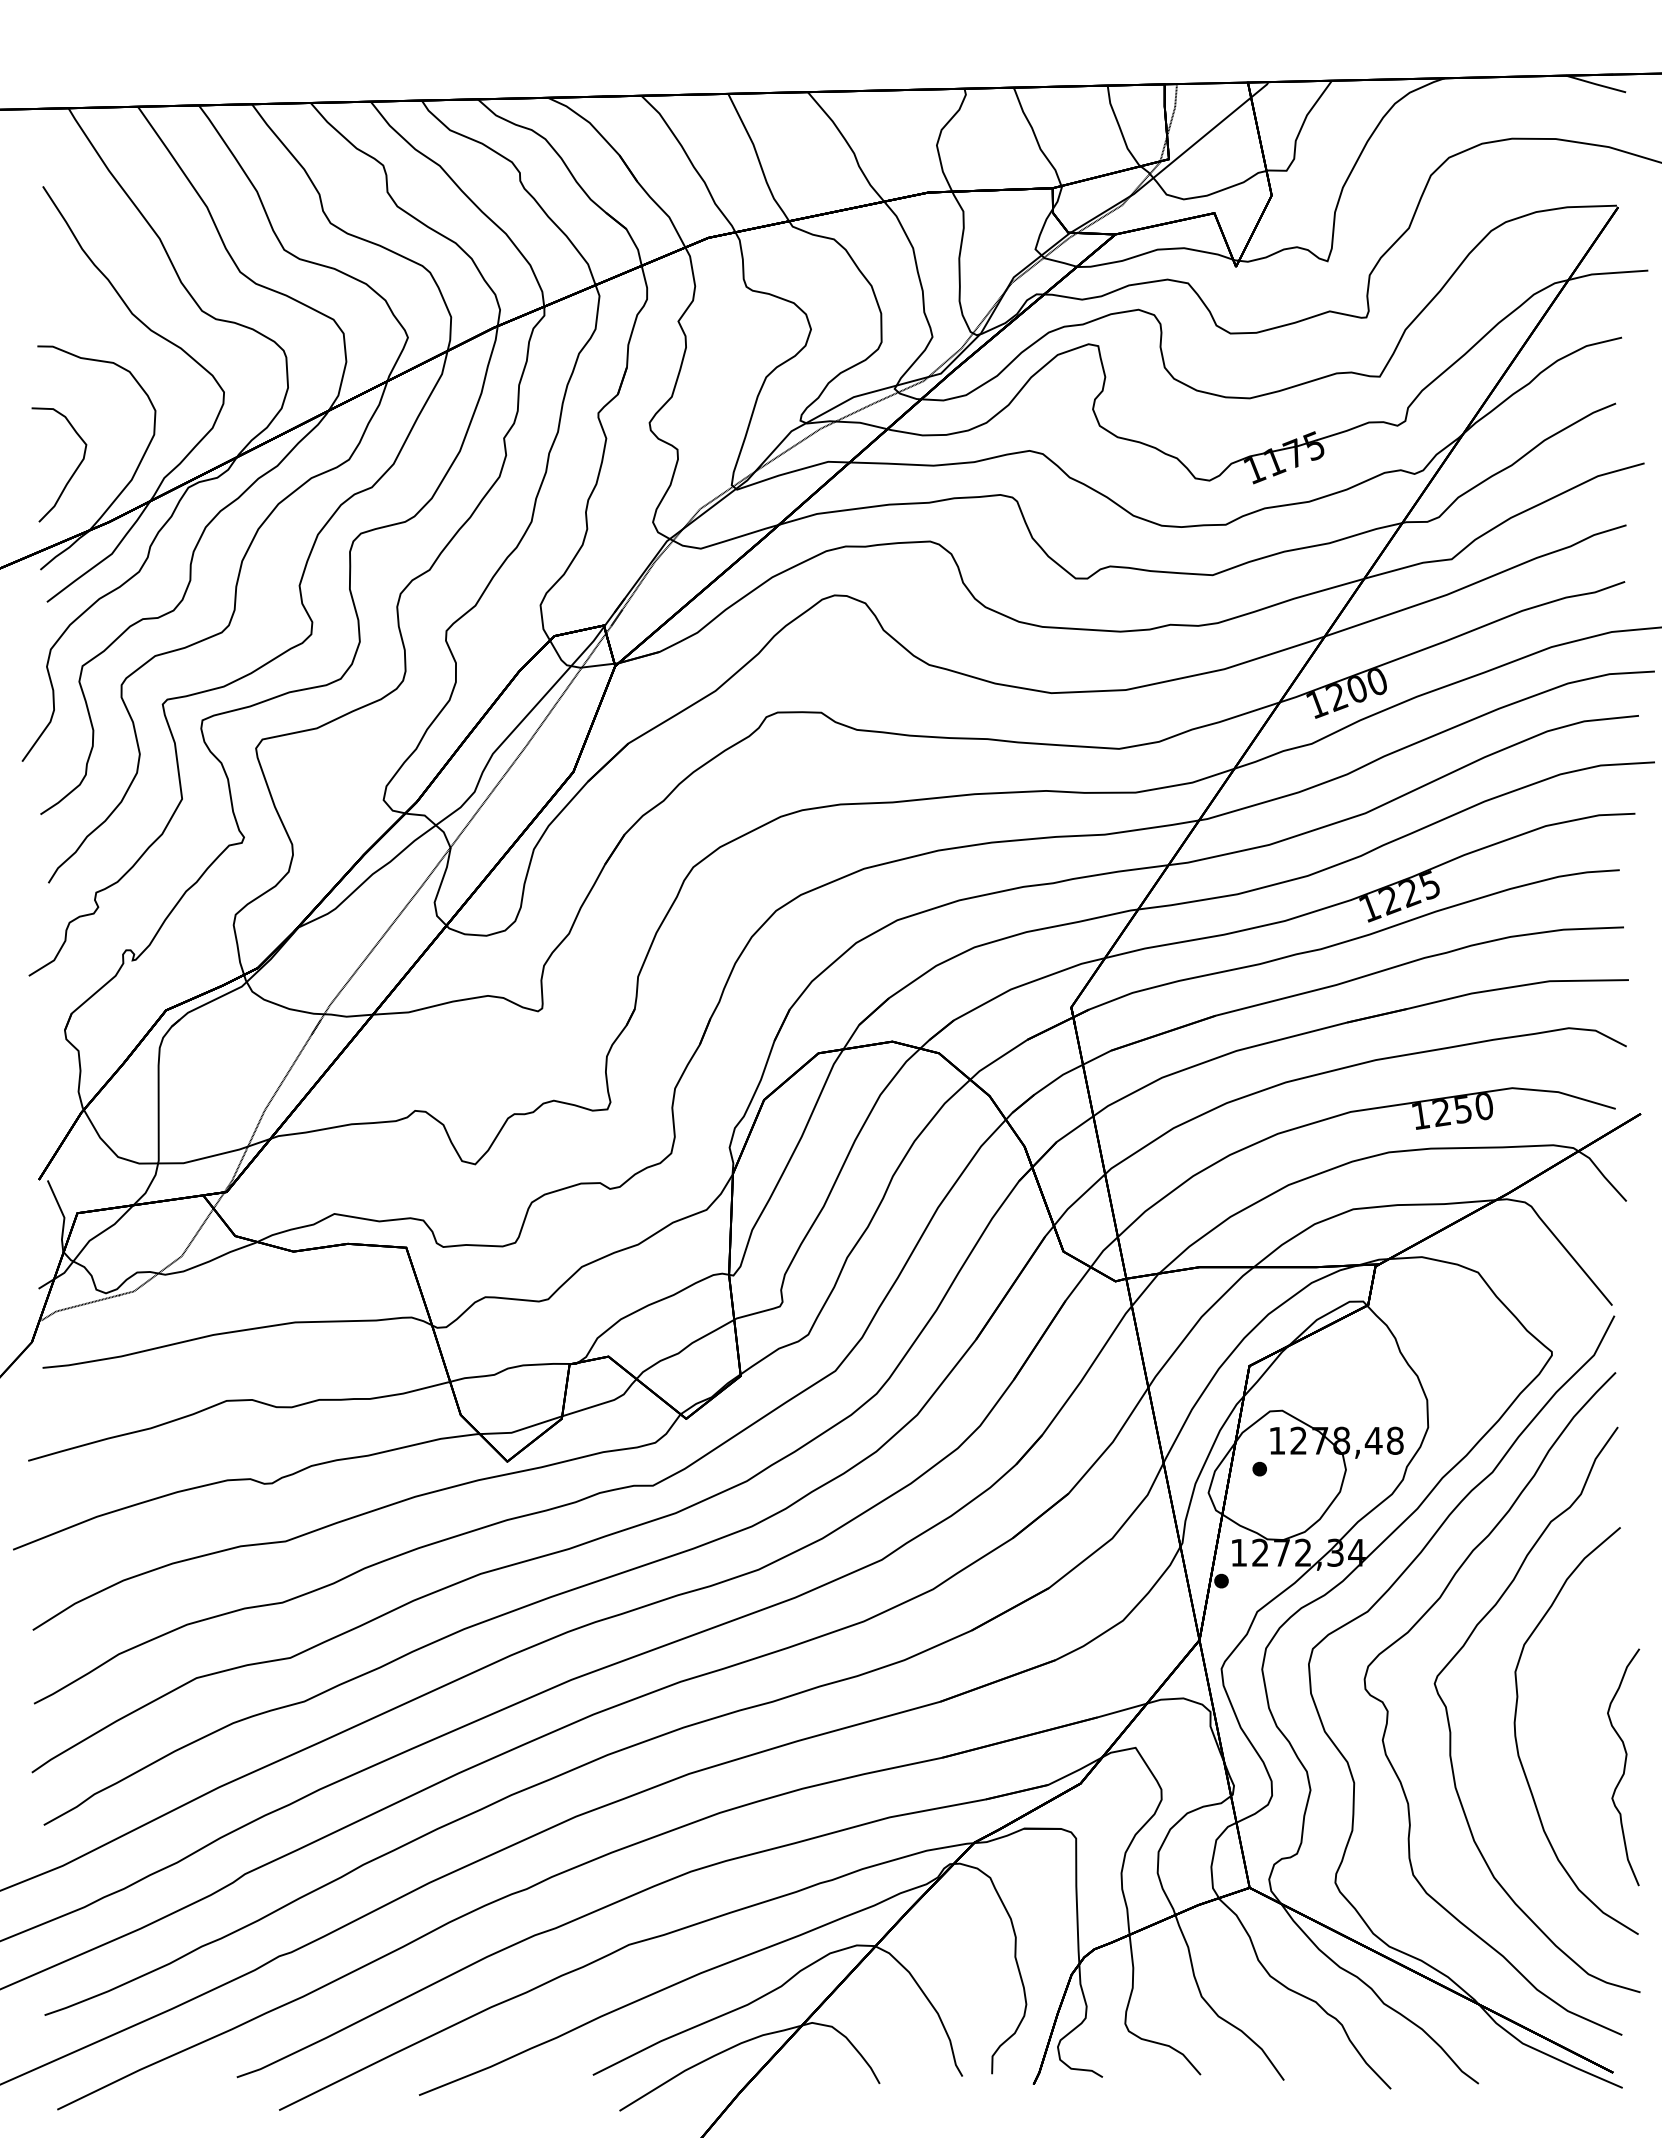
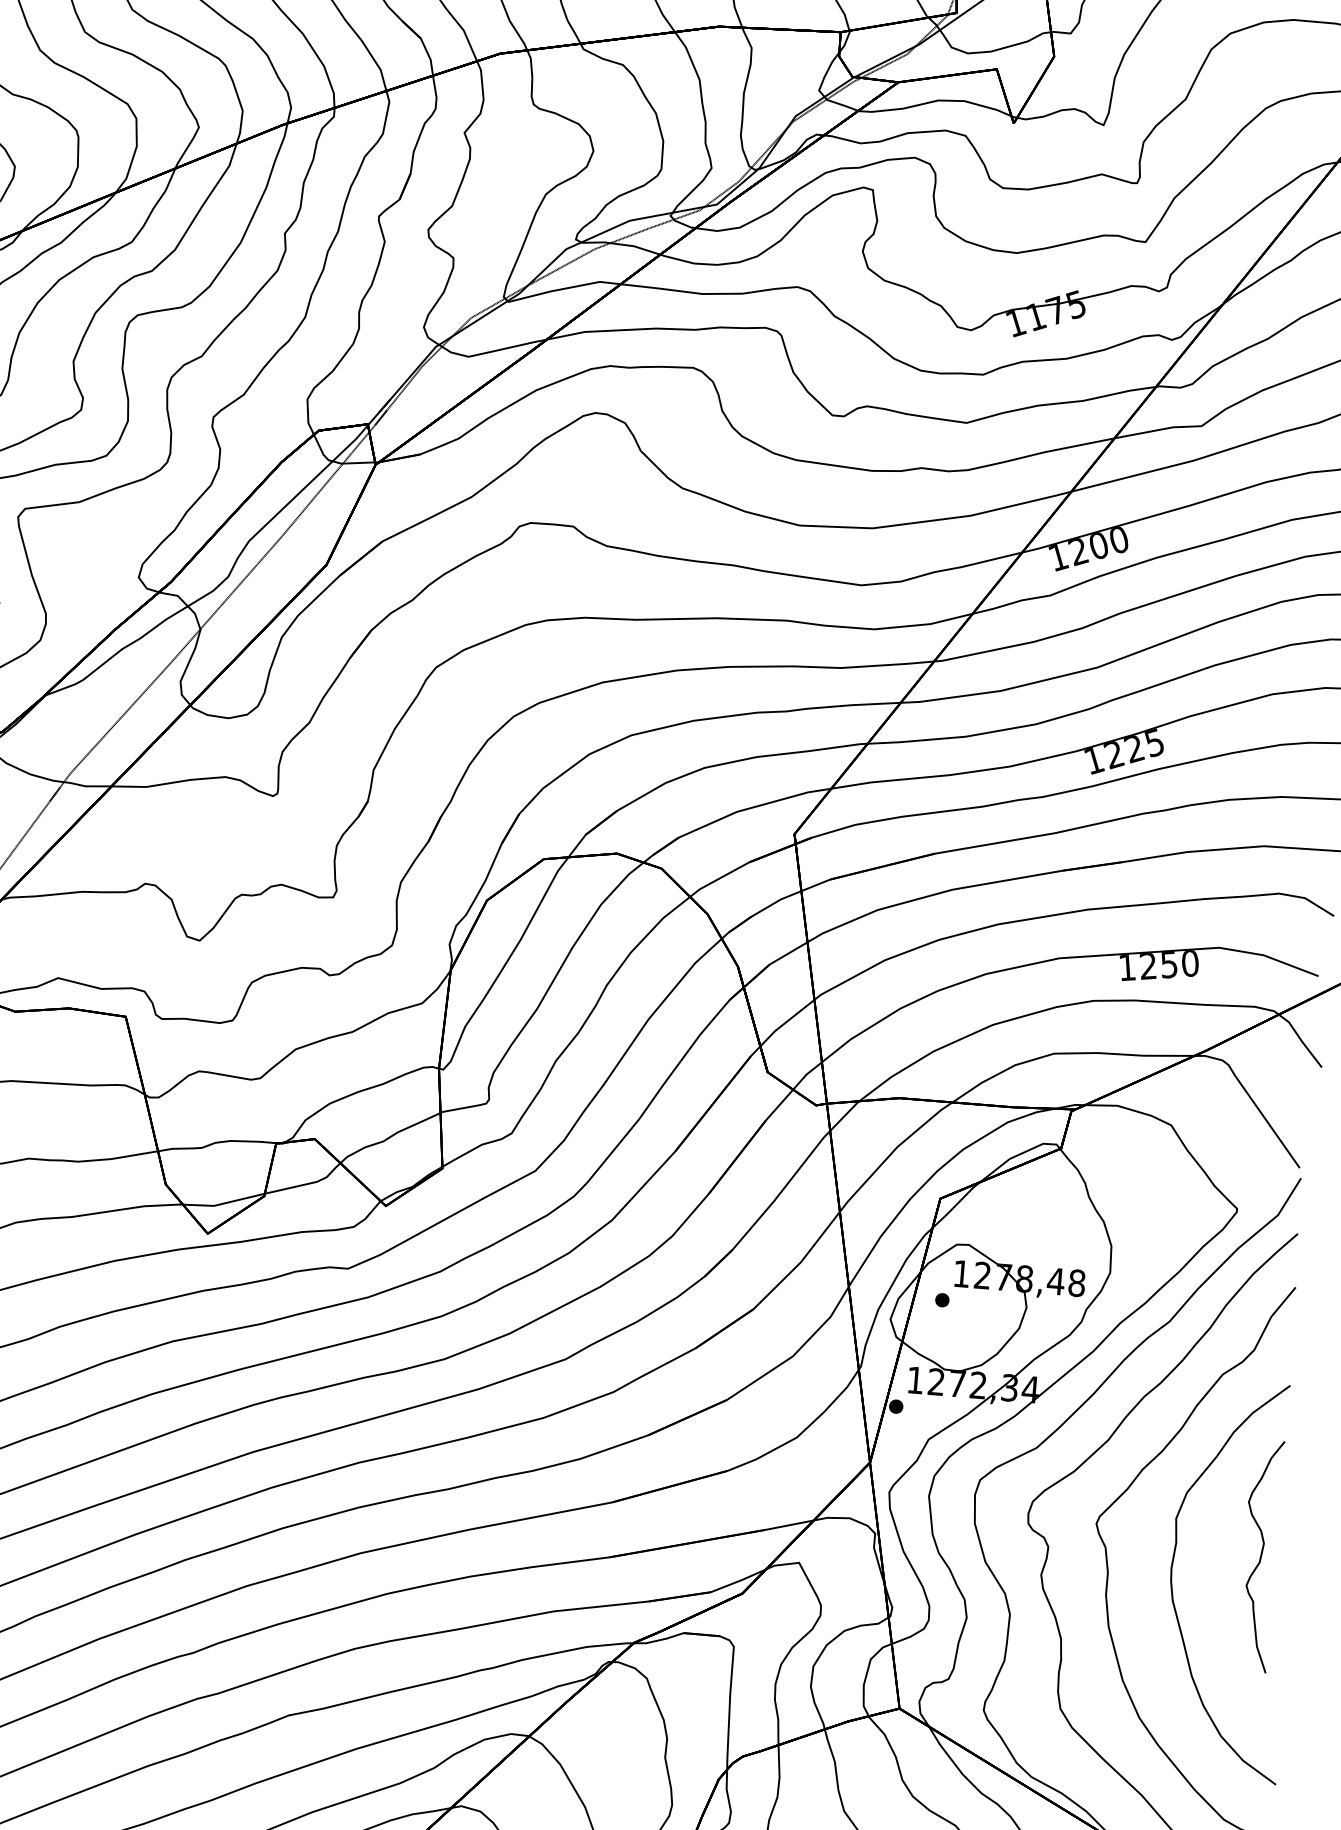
curve: (1623, 1767) -> (1259, 1556), moved

